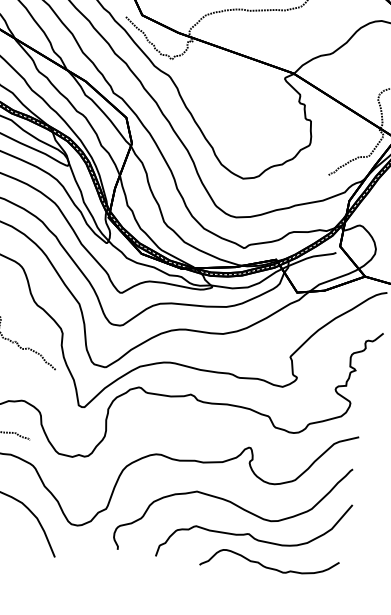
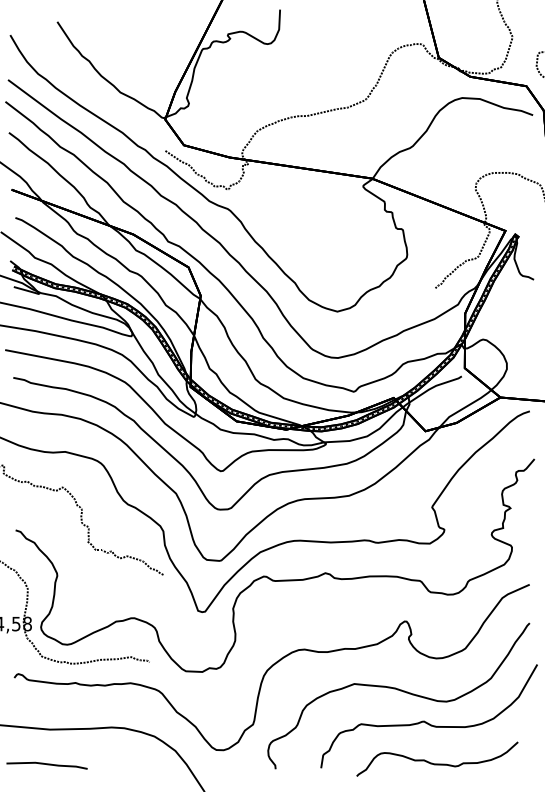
curve: (268, 567) -> (437, 763), moved

